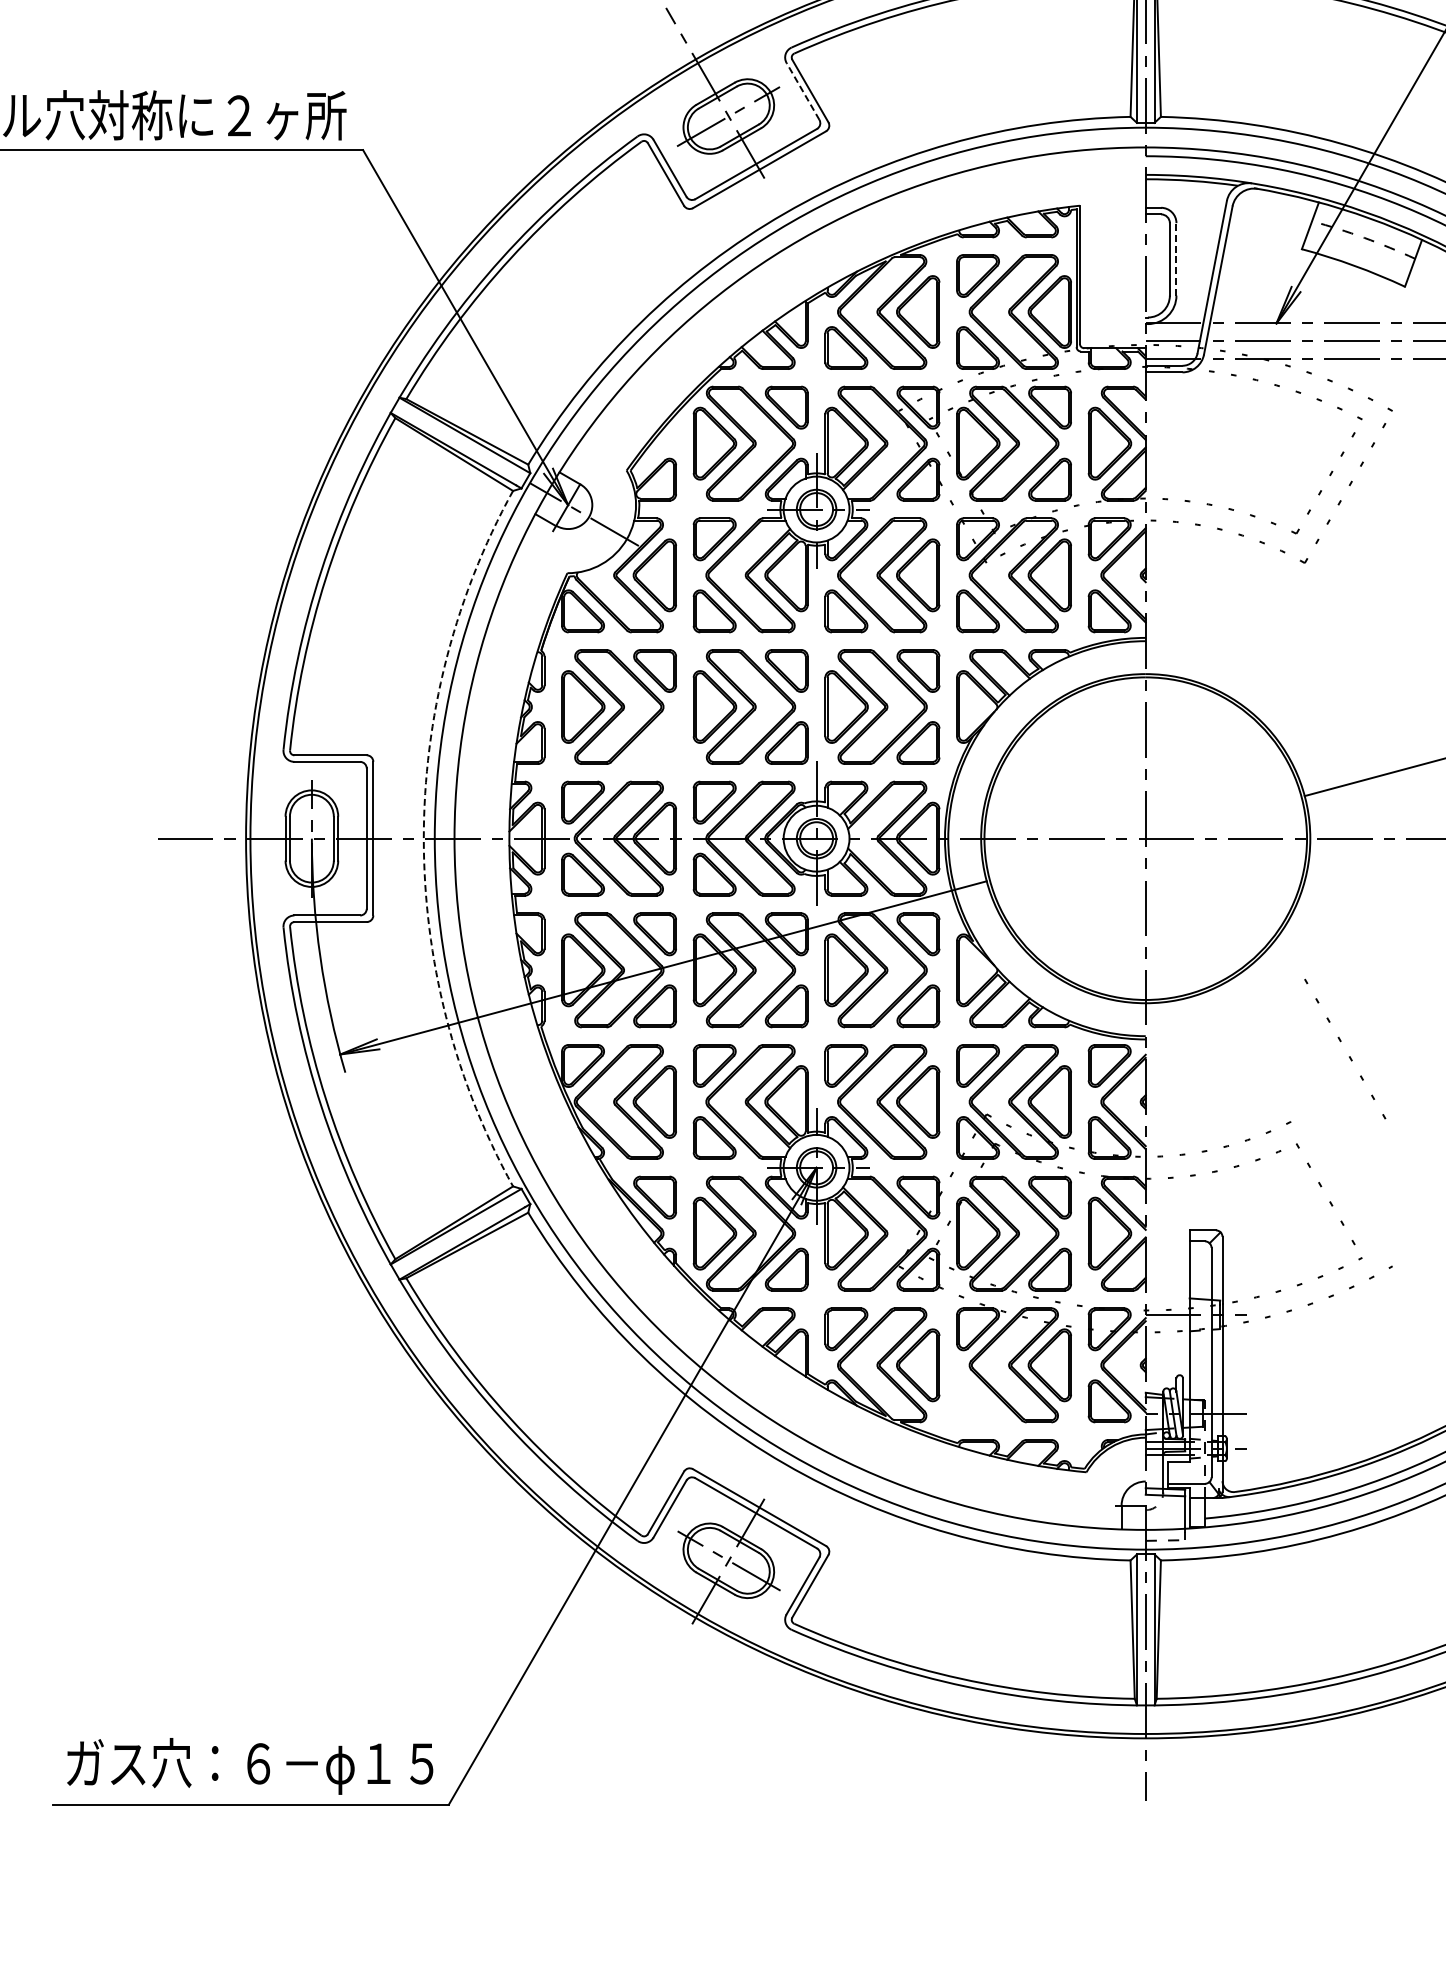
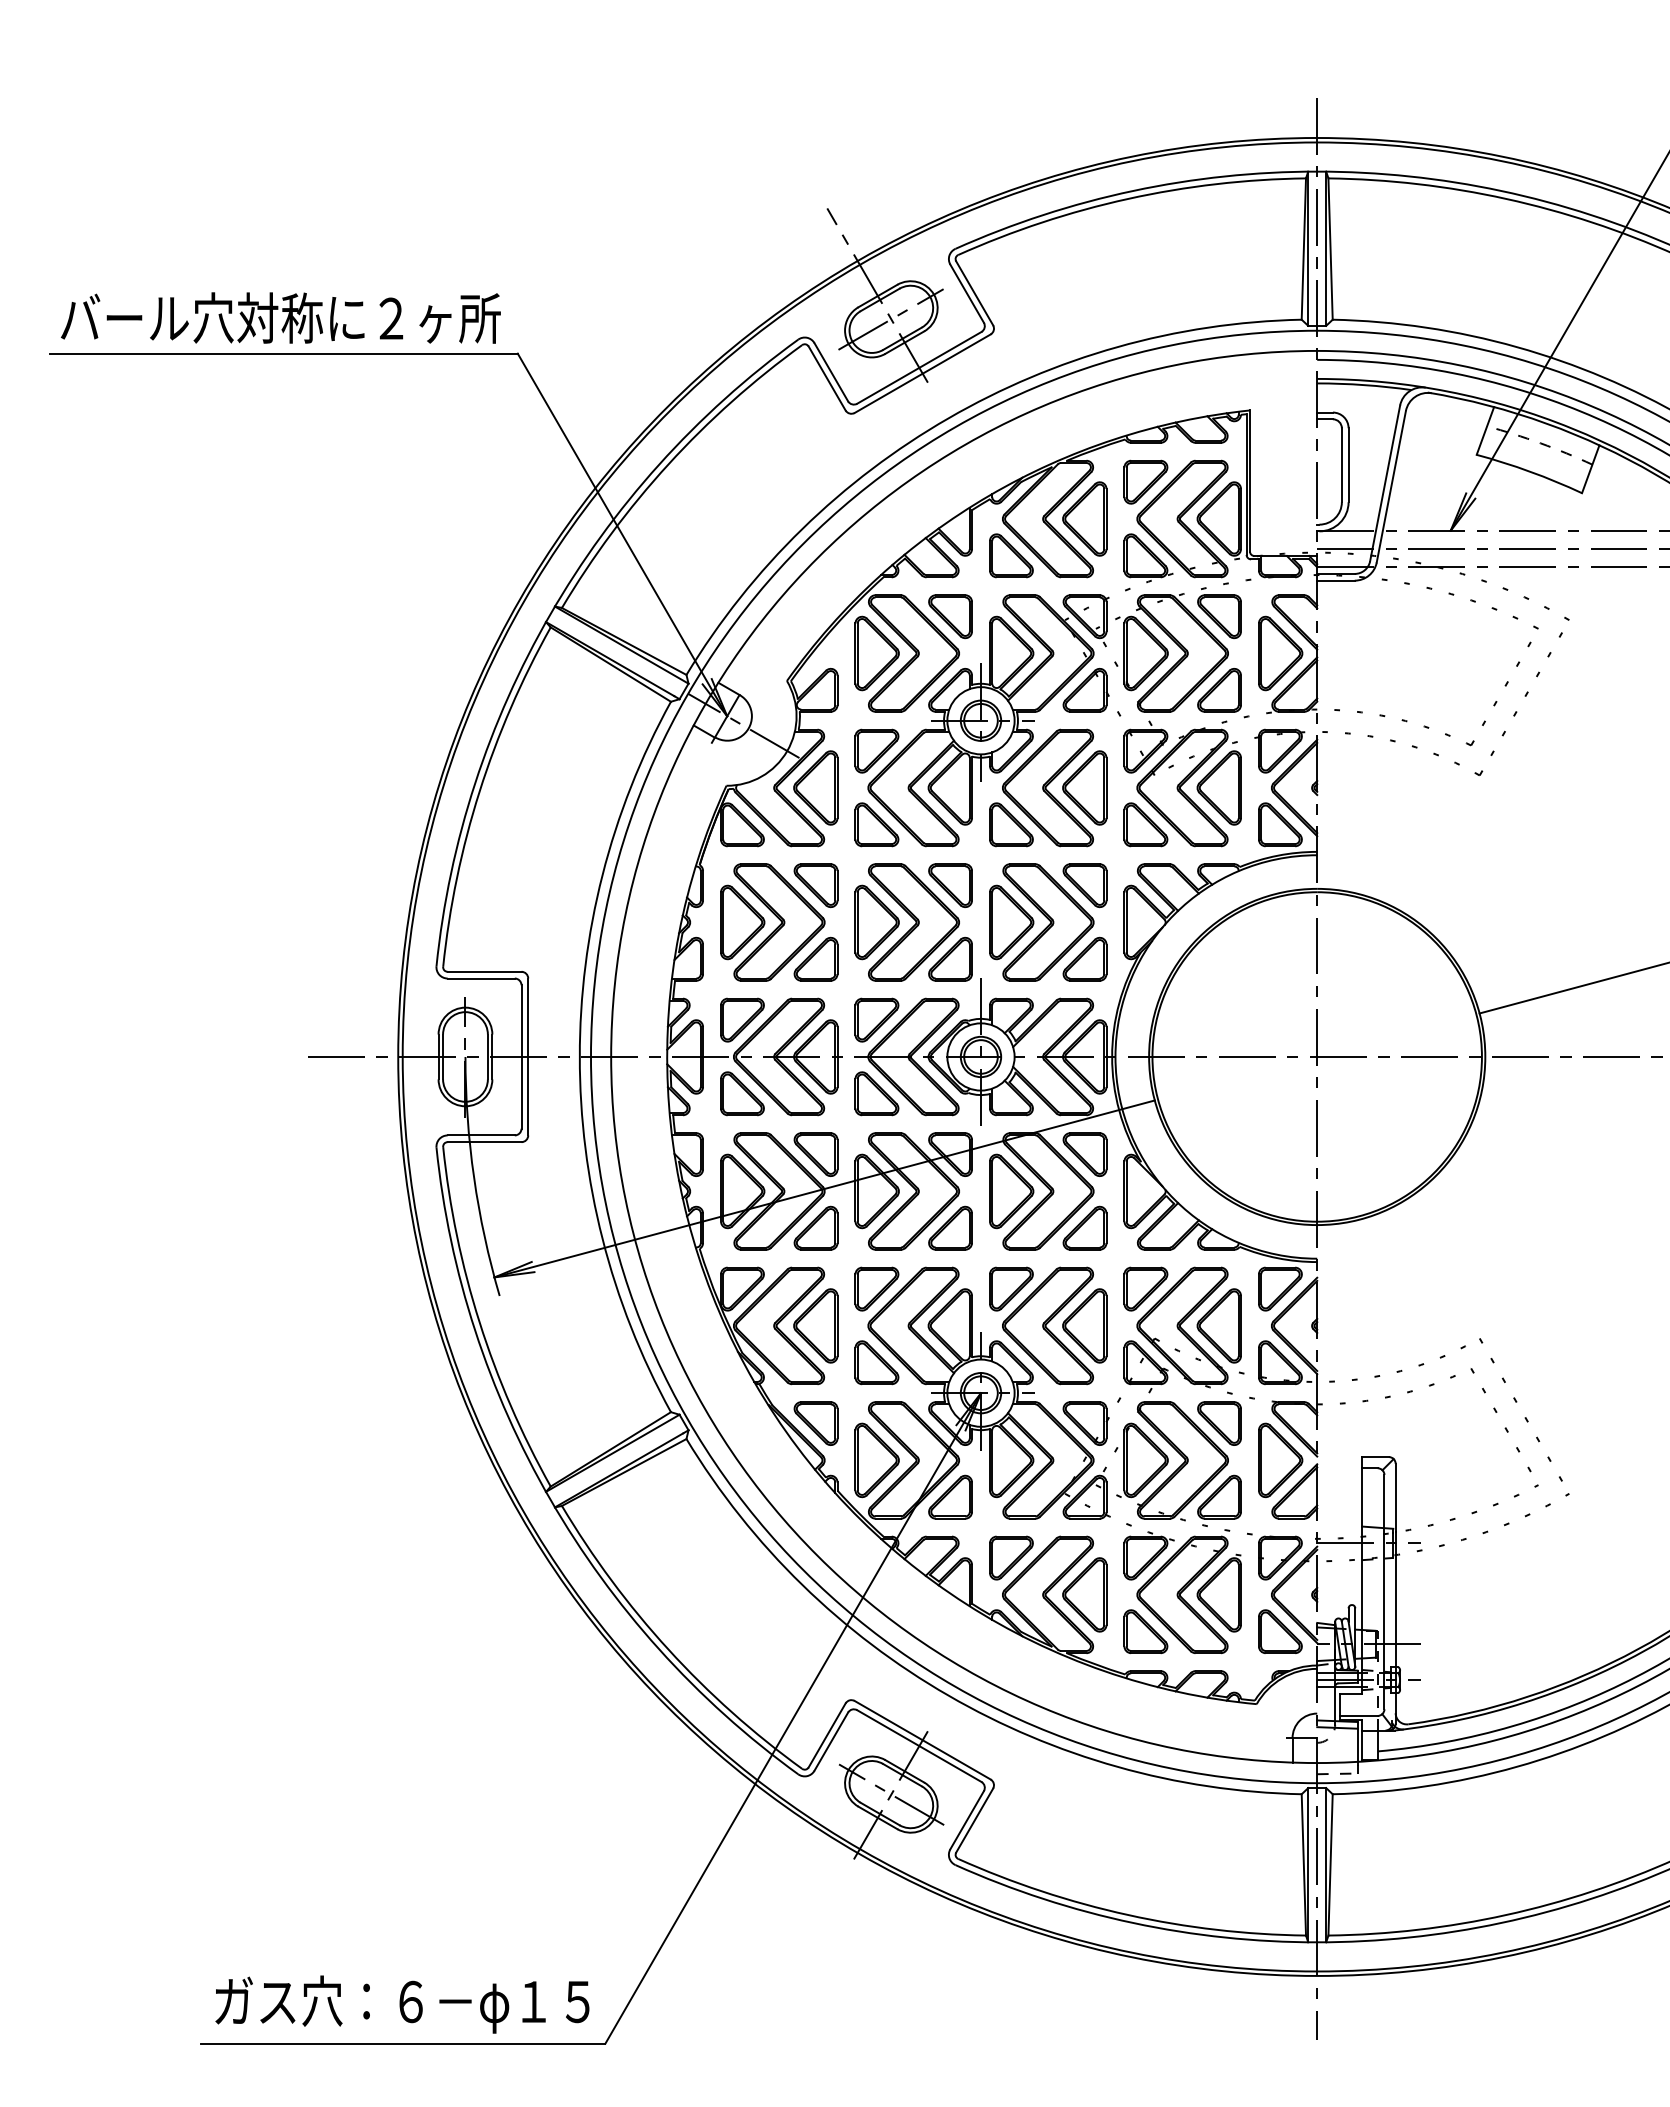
line: (803, 91) -> (967, 293), dashed -> solid
line: (1176, 259) -> (1348, 465), dashed -> solid
part: (654, 742) -> (815, 958), added
arc: (423, 838) -> (579, 1056), dashed -> solid
line: (1341, 1041) -> (1517, 1402), moved
part: (977, 1401) -> (1145, 1631), added

